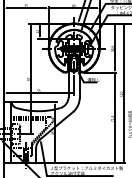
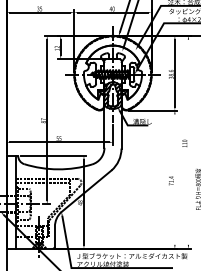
line: (123, 93) -> (188, 142), removed
line: (114, 117) -> (174, 178), removed

